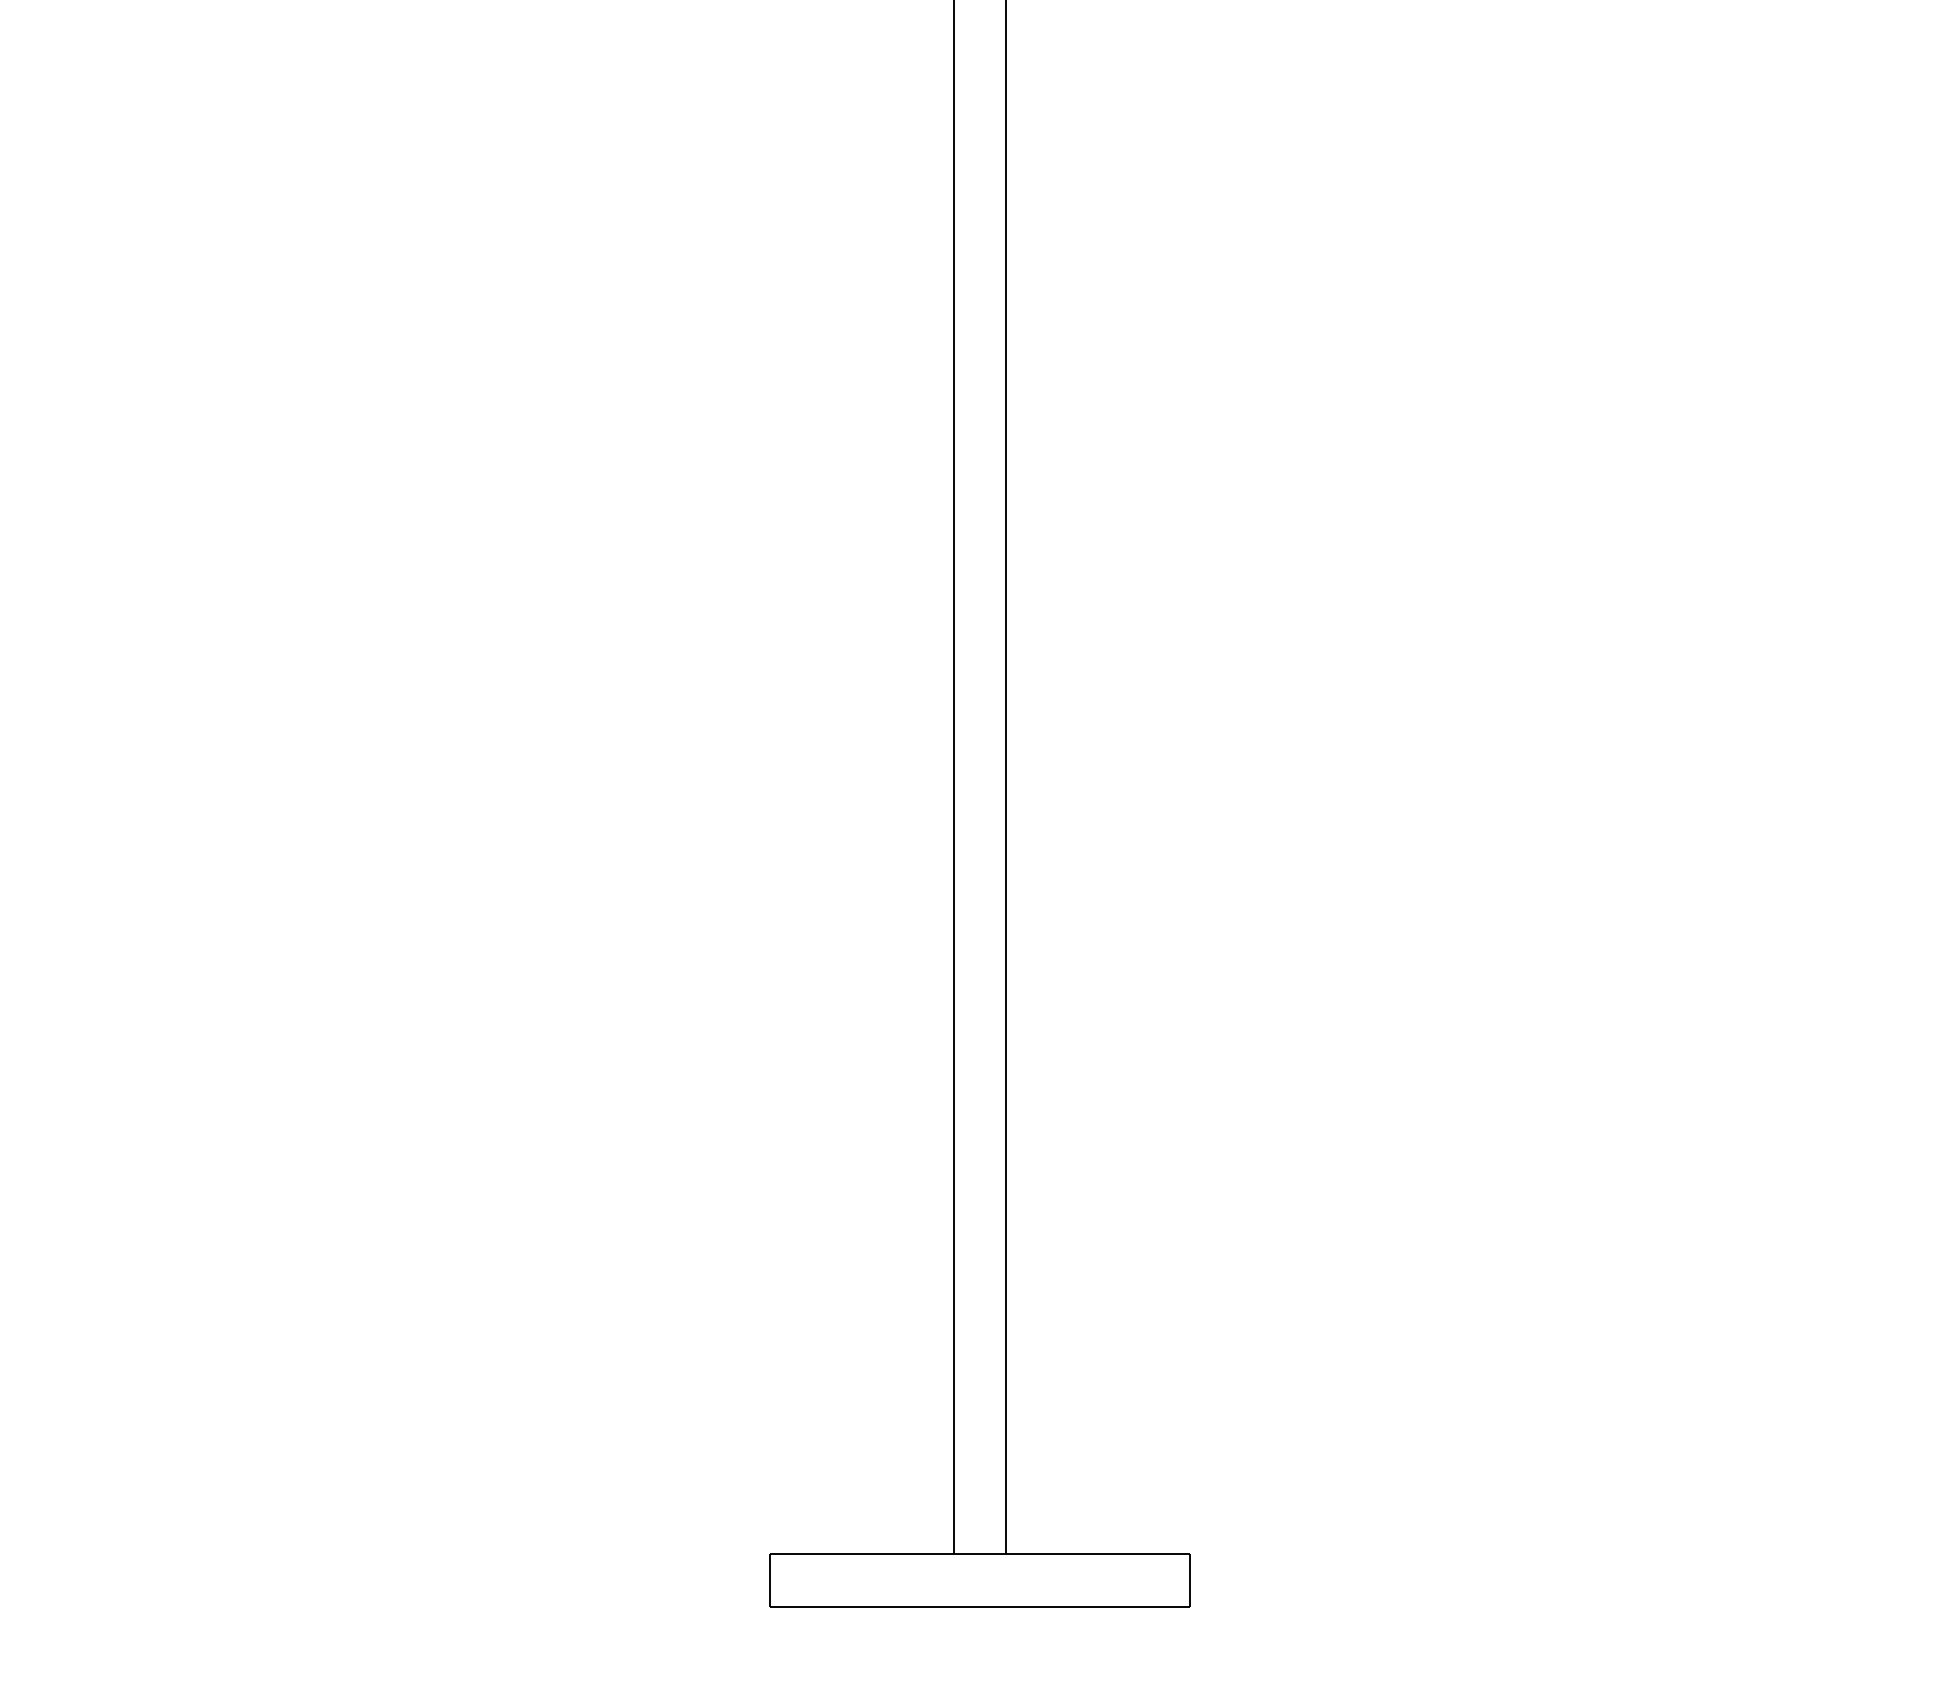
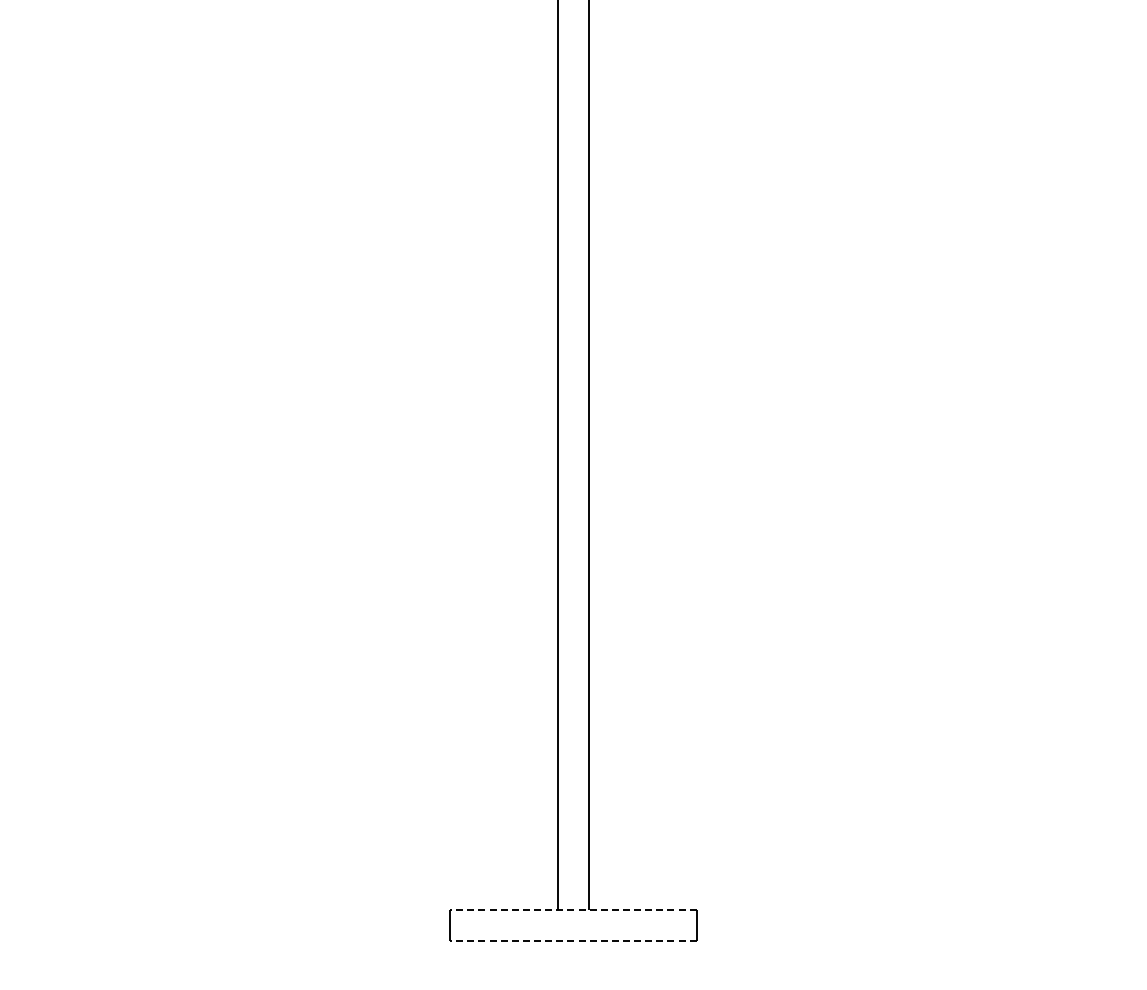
line: (980, 1553) -> (573, 909), solid -> dashed
line: (980, 1606) -> (573, 940), solid -> dashed

